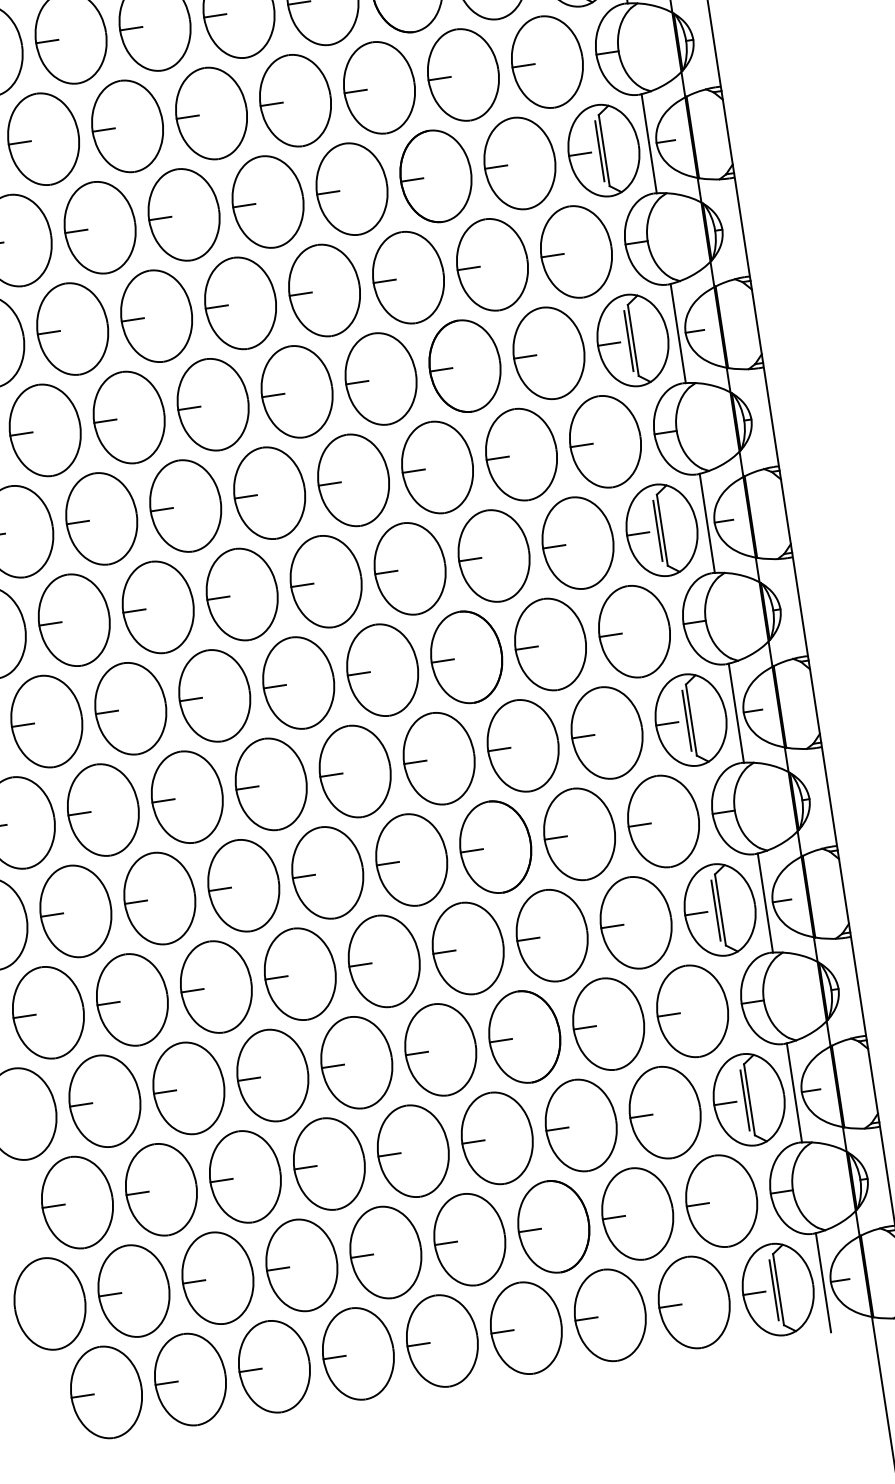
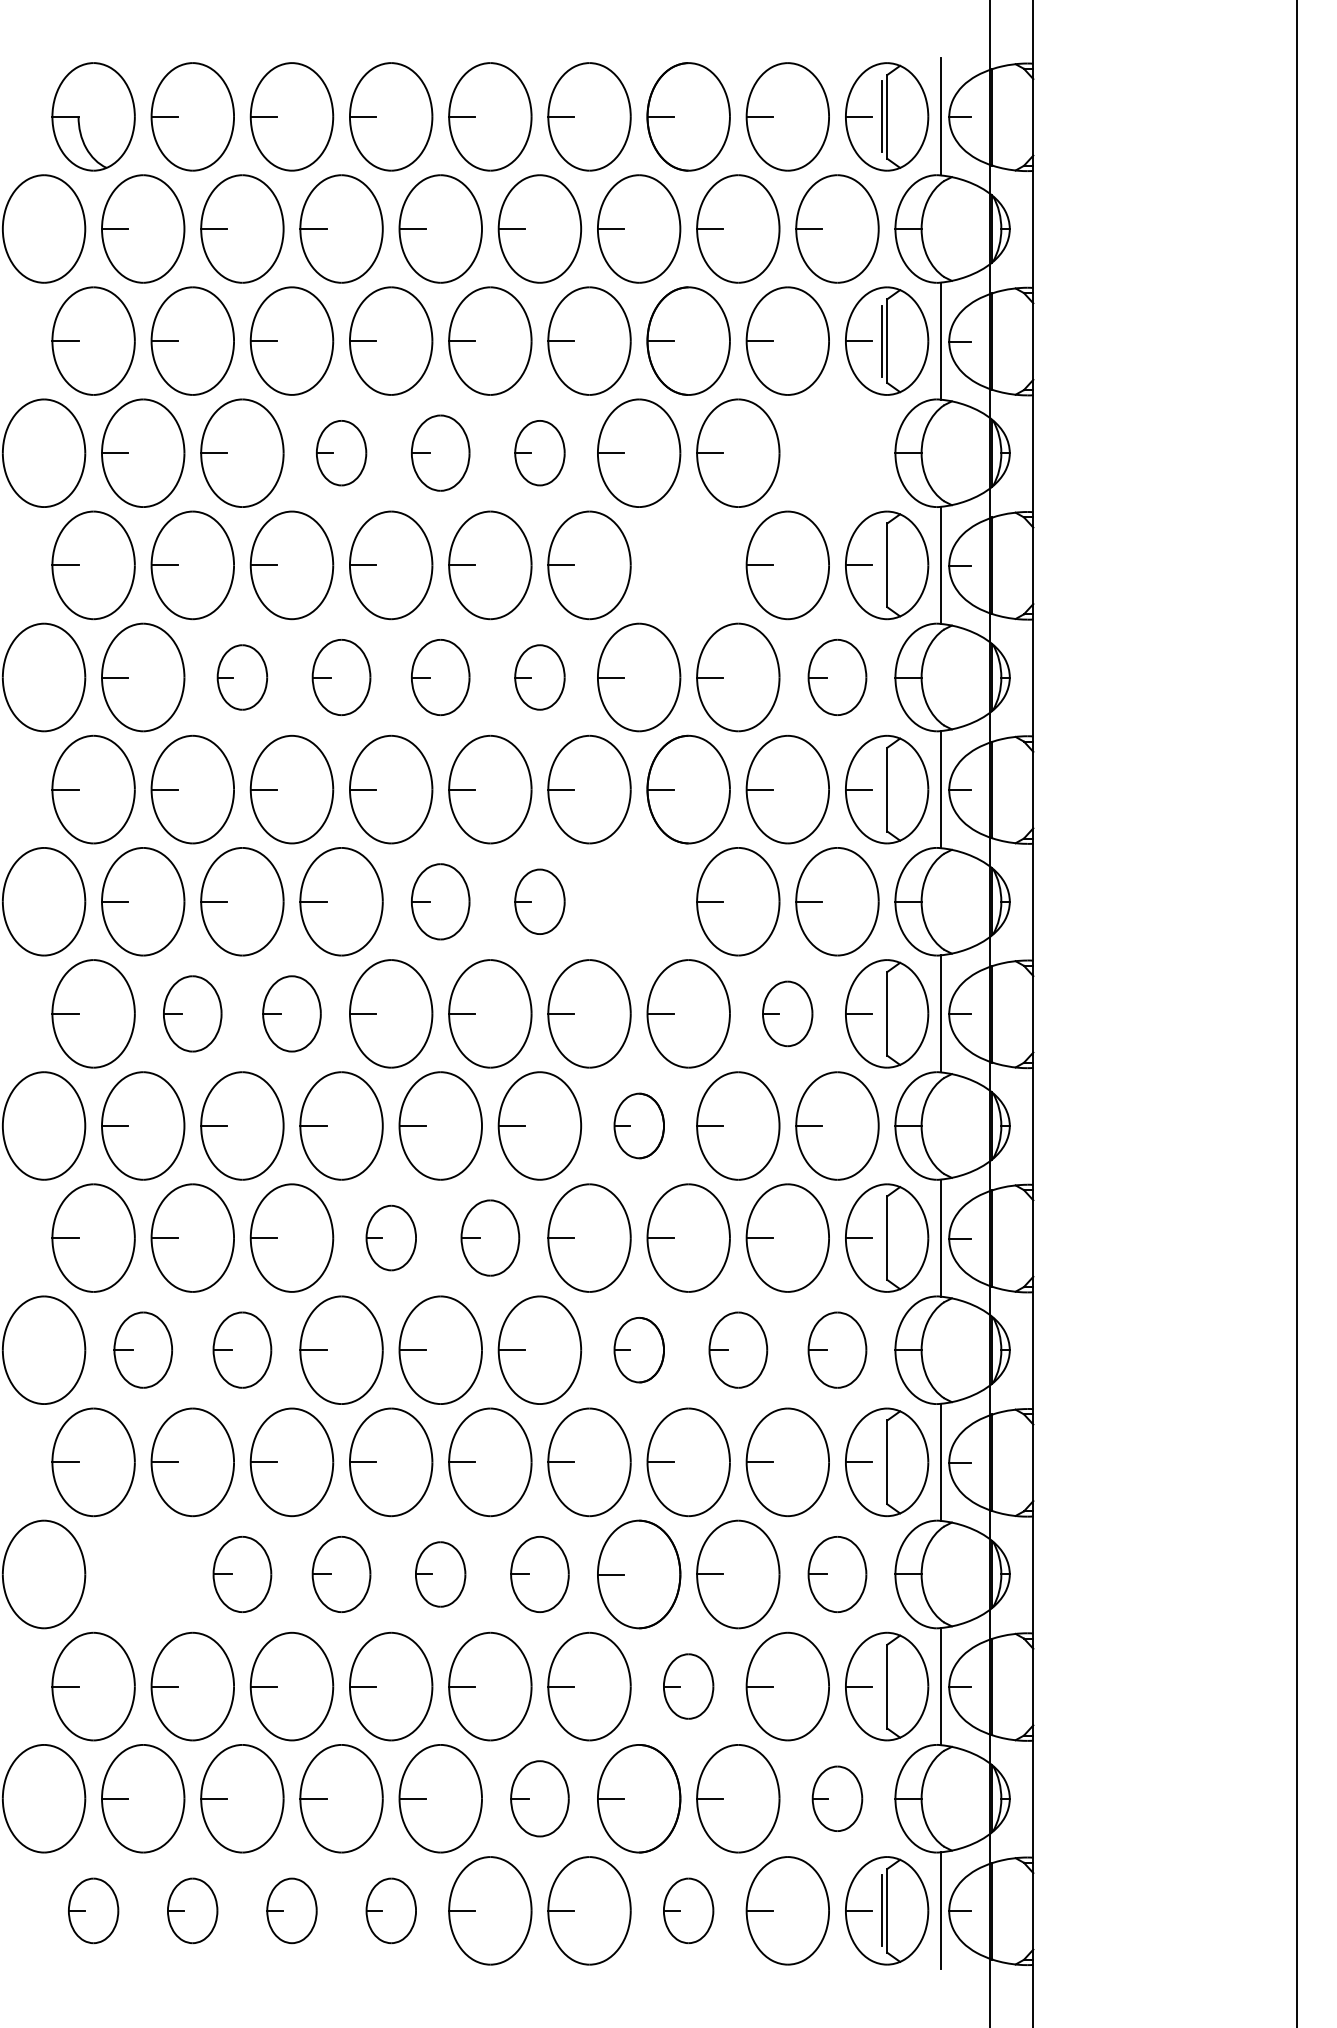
part: (547, 61) -> (837, 452), removed
part: (295, 100) -> (539, 452), size x0.6
part: (211, 112) -> (440, 452), size x0.7
part: (127, 125) -> (341, 452), size x0.6
line: (599, 150) -> (882, 564), removed
part: (435, 176) -> (688, 565), removed
part: (576, 251) -> (837, 677), size x0.7
part: (324, 290) -> (539, 677), size x0.6
part: (240, 303) -> (440, 677), size x0.7
part: (156, 316) -> (341, 677), size x0.7
part: (72, 329) -> (242, 677), size x0.6
line: (629, 340) -> (882, 789), removed
part: (437, 467) -> (639, 901), removed
part: (353, 480) -> (539, 901), size x0.6
part: (269, 493) -> (440, 901), size x0.7
line: (658, 530) -> (882, 1013), removed
part: (577, 542) -> (787, 1013), size x0.6
part: (157, 607) -> (291, 1013), size x0.7
part: (73, 619) -> (192, 1013), size x0.7
part: (466, 656) -> (639, 1125), size x0.6
line: (687, 720) -> (882, 1237), removed
part: (355, 770) -> (490, 1237), size x0.7
part: (271, 783) -> (391, 1237), size x0.6
part: (663, 820) -> (837, 1349), size x0.7
part: (579, 833) -> (738, 1349), size x0.7
part: (495, 846) -> (639, 1349), size x0.6
part: (159, 897) -> (242, 1349), size x0.7
line: (716, 909) -> (882, 1461), removed
part: (76, 910) -> (143, 1349), size x0.7
part: (692, 1011) -> (837, 1574), size x0.7
part: (440, 1049) -> (539, 1574), size x0.7
part: (356, 1062) -> (440, 1574), size x0.6
part: (272, 1075) -> (341, 1574), size x0.7
part: (188, 1088) -> (242, 1574), size x0.7
line: (745, 1100) -> (882, 1686), removed
part: (105, 1101) -> (143, 1574), removed
part: (581, 1125) -> (688, 1686), size x0.6
part: (721, 1200) -> (837, 1798), size x0.6
part: (469, 1239) -> (539, 1798), size x0.7
part: (610, 1315) -> (688, 1910), size x0.6
part: (358, 1353) -> (391, 1910), size x0.6
part: (273, 1366) -> (291, 1910), size x0.6
part: (190, 1379) -> (192, 1910), size x0.6
part: (106, 1392) -> (93, 1910), size x0.6

